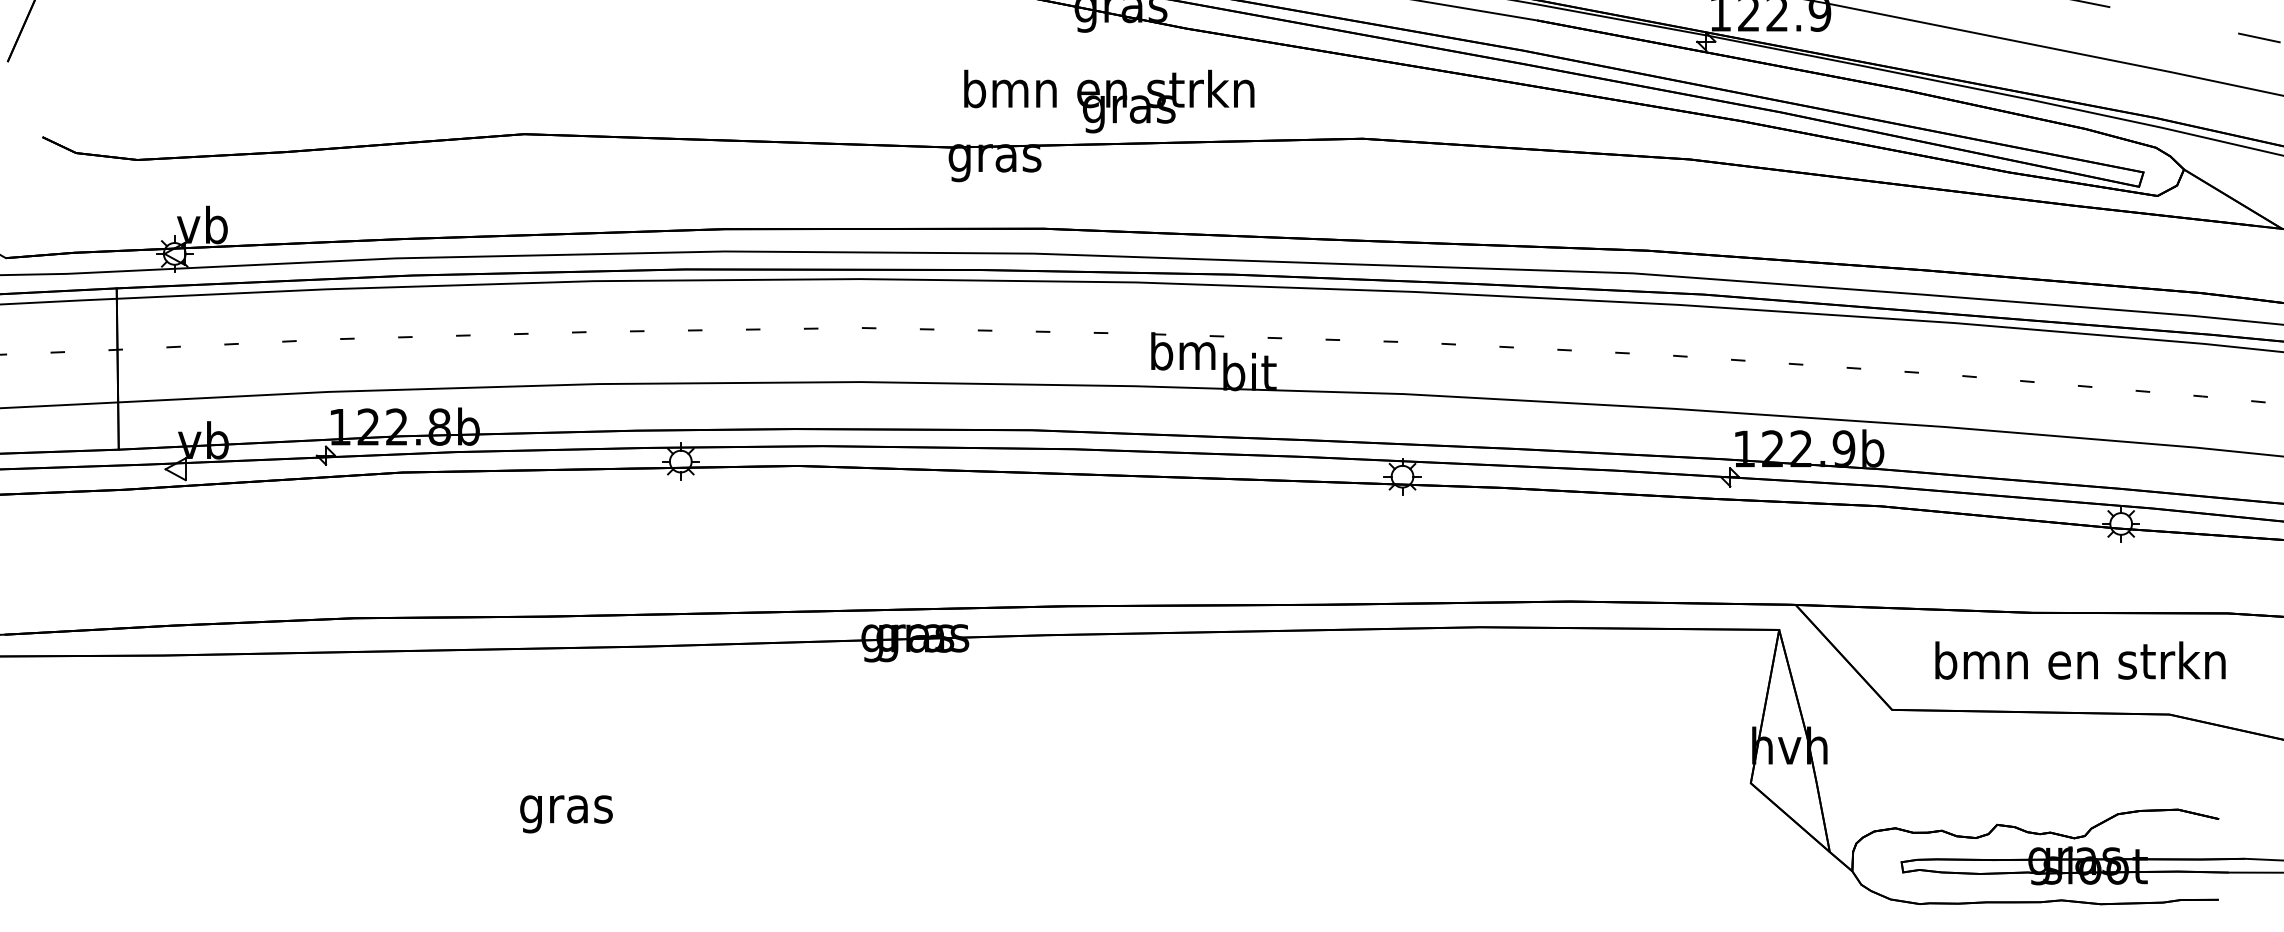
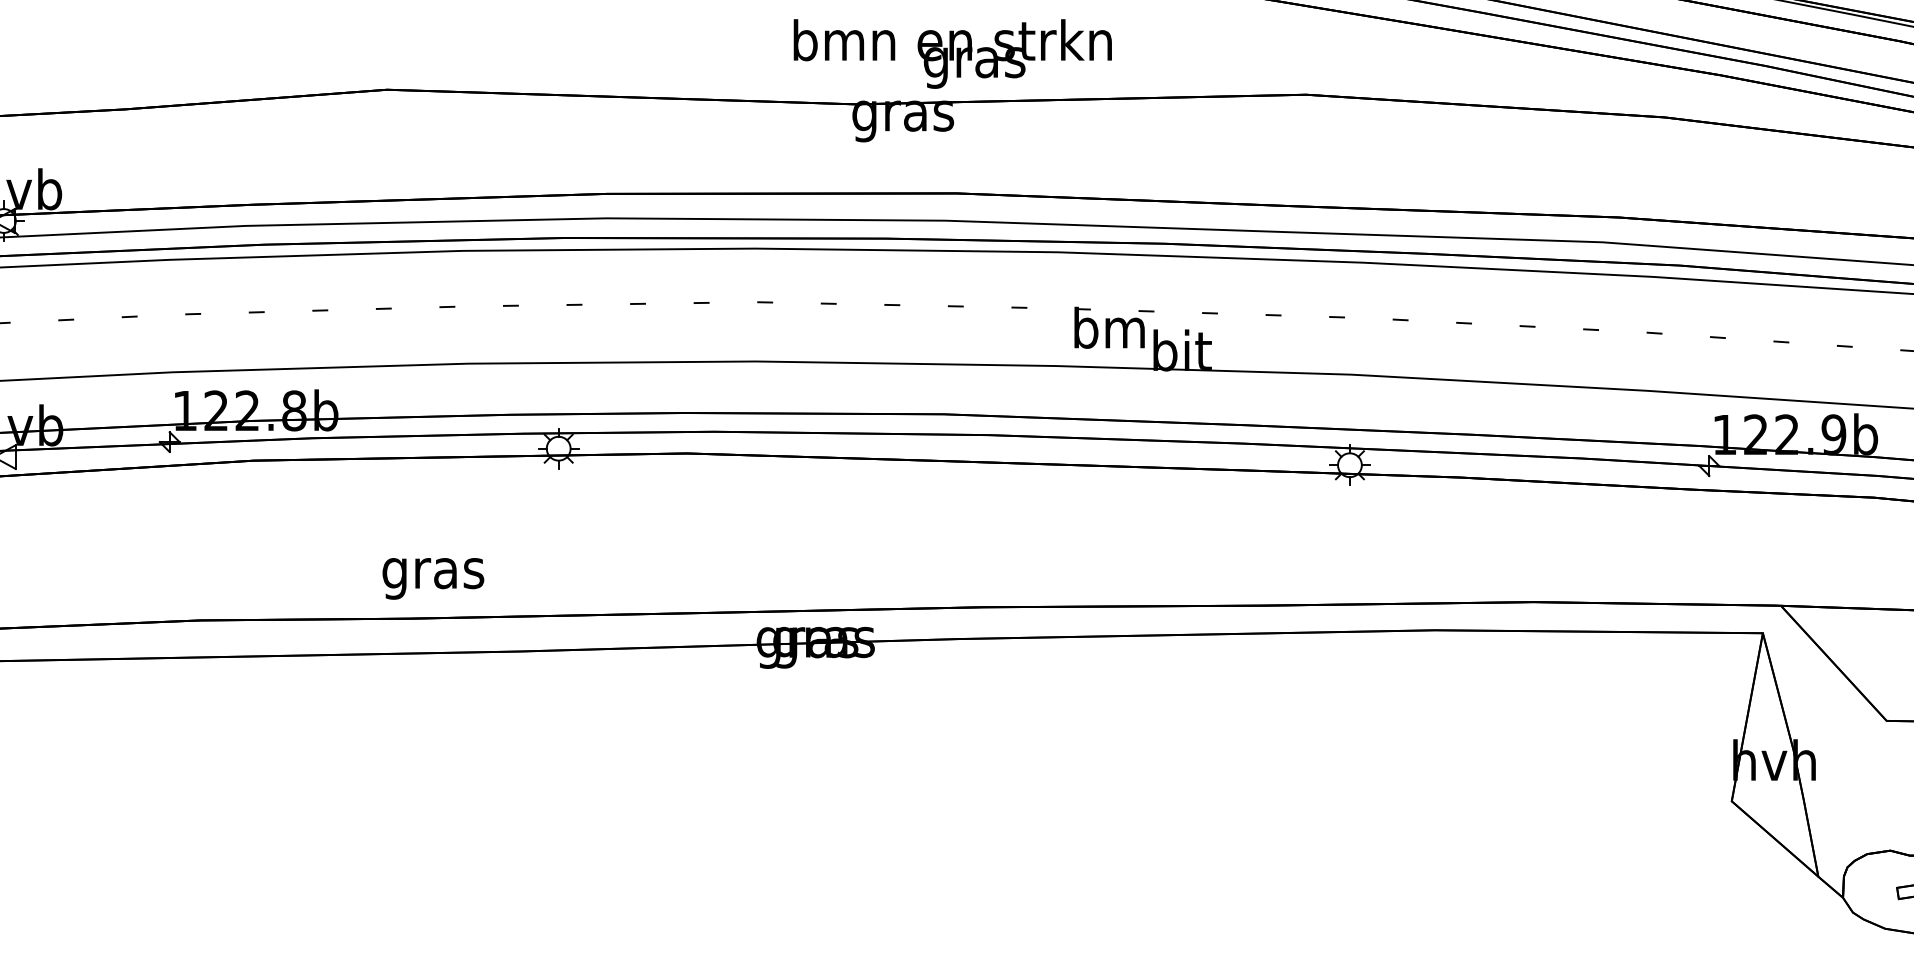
text: (1109, 101) -> (953, 53), moved
text: (566, 814) -> (433, 579), moved

